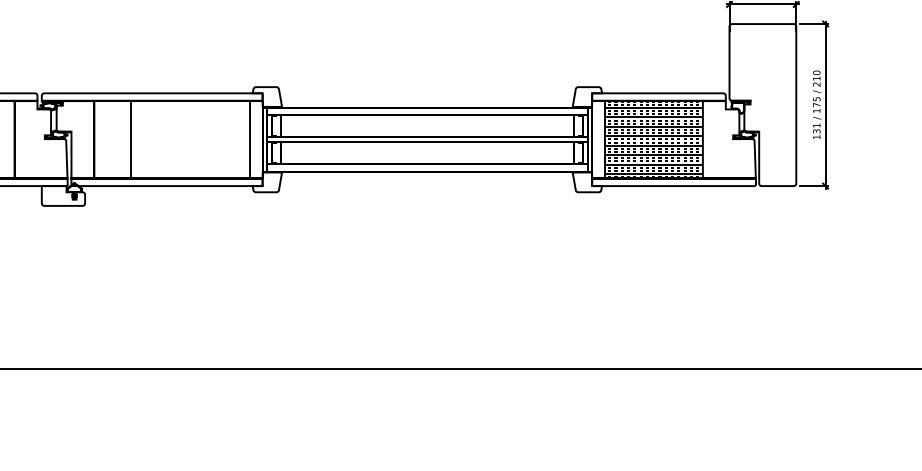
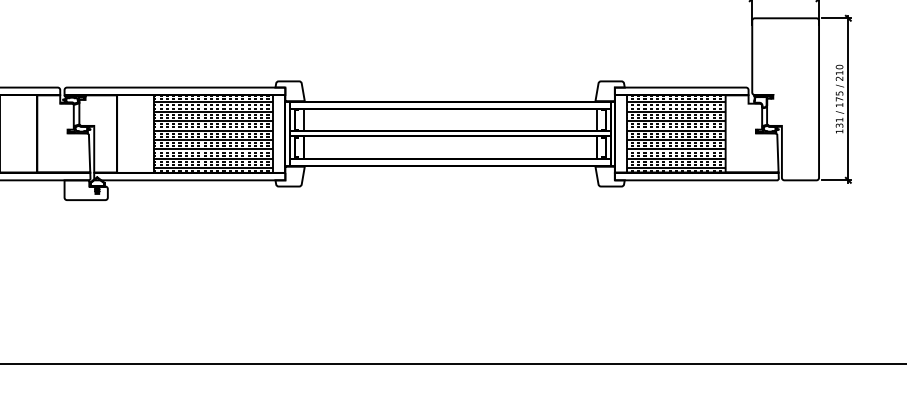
hatch: (190, 139) -> (213, 133), added

